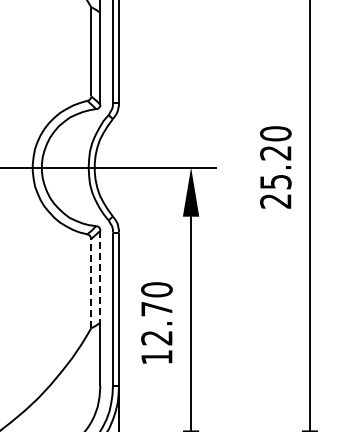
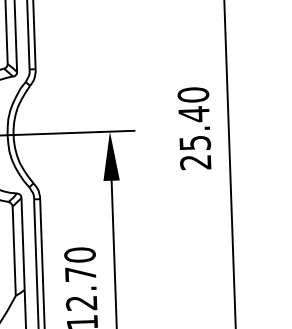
text: (275, 153) -> (193, 114), 25.20 -> 25.40
line: (100, 276) -> (23, 243), dashed -> solid
line: (91, 283) -> (14, 251), dashed -> solid

